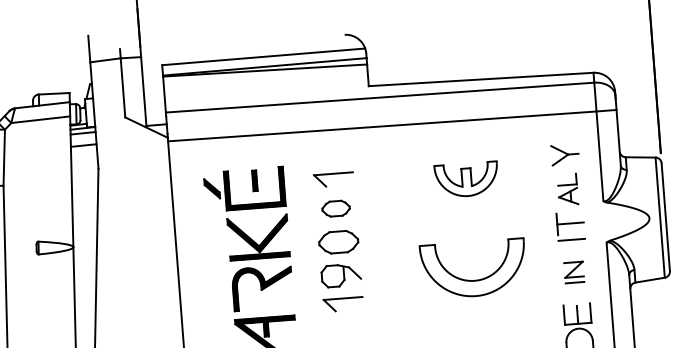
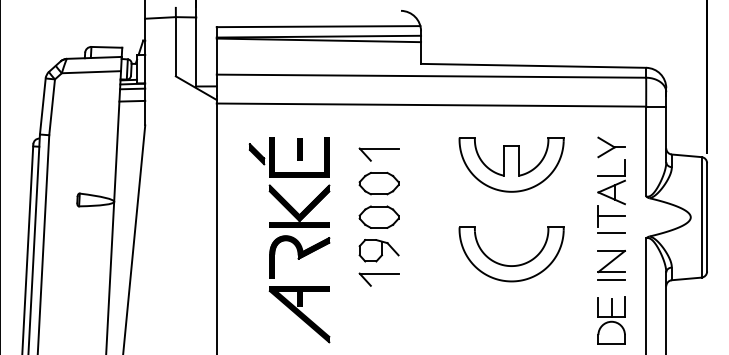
part: (466, 179) -> (511, 164), size x1.67
part: (567, 189) -> (611, 182), size x1.43
part: (335, 208) -> (378, 183), size x1.43
part: (574, 272) -> (611, 265), size x1.43

